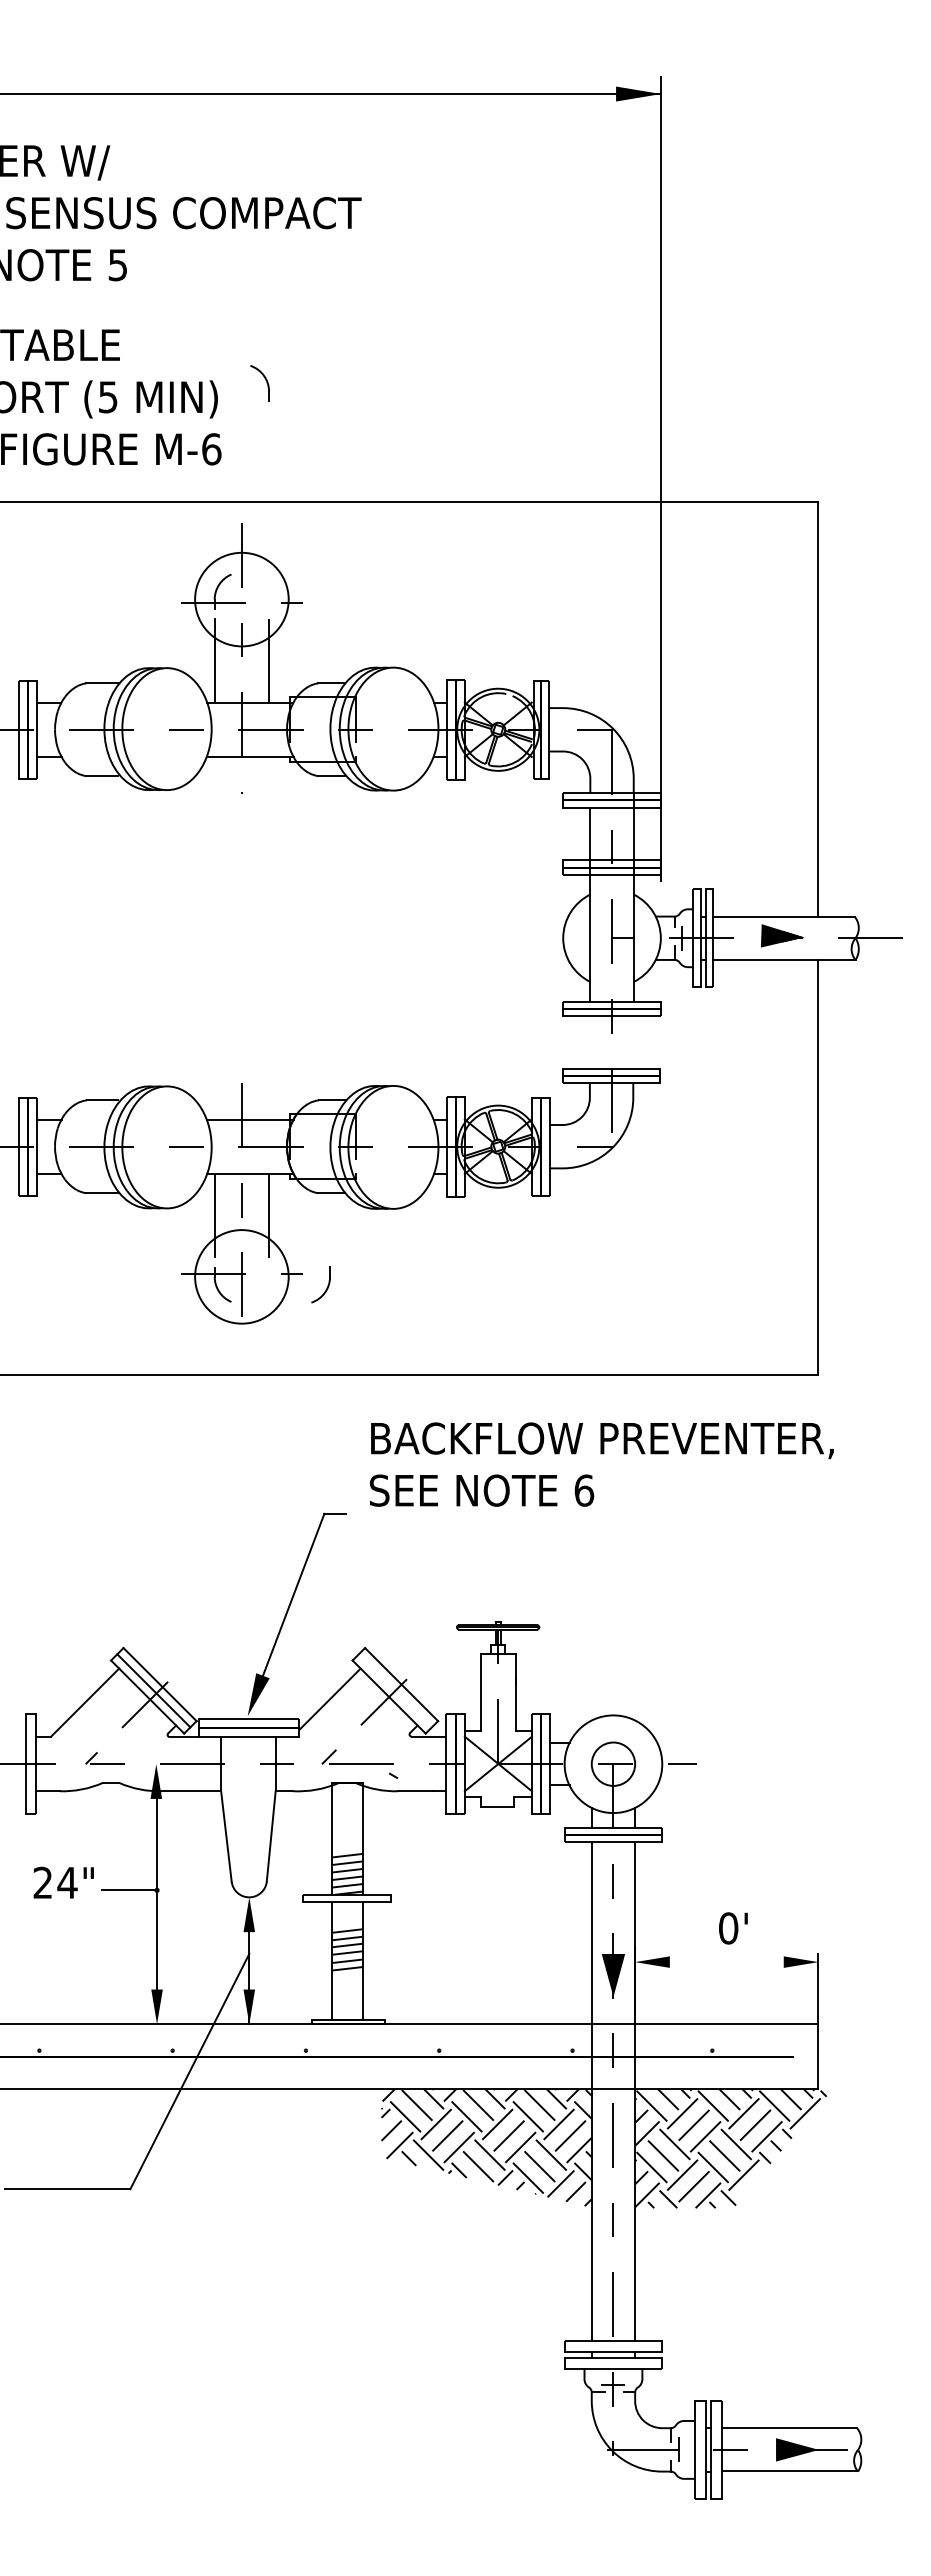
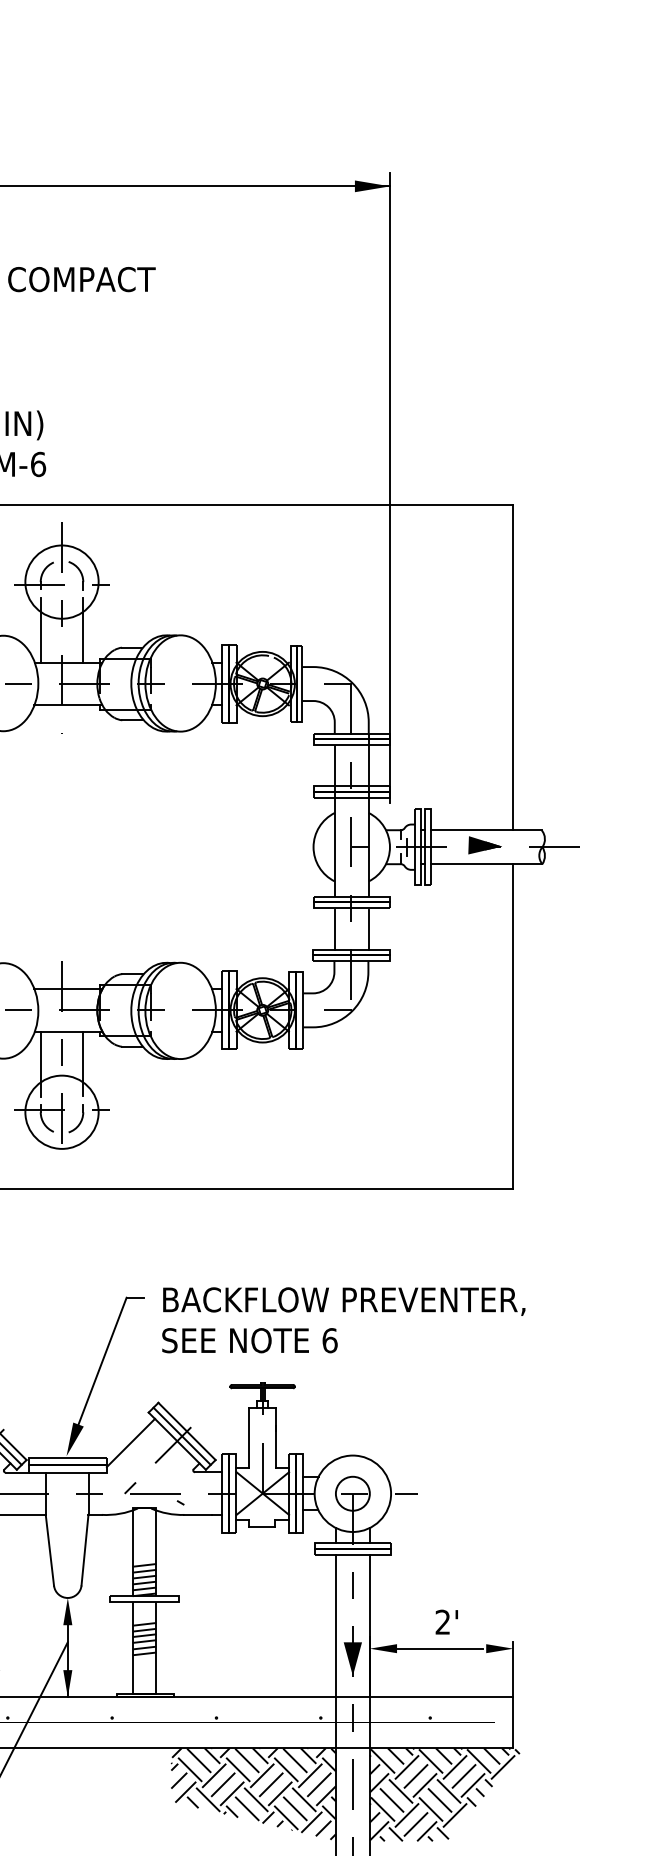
part: (265, 380) -> (80, 573), moved
line: (590, 1043) -> (334, 929), added
line: (633, 1043) -> (368, 929), added
part: (326, 1287) -> (80, 1120), moved
text: (601, 1464) -> (343, 1320), moved
line: (394, 1690) -> (181, 1436), added
text: (728, 1928) -> (442, 1622), 0' -> 2'
line: (724, 1962) -> (439, 1648), added

